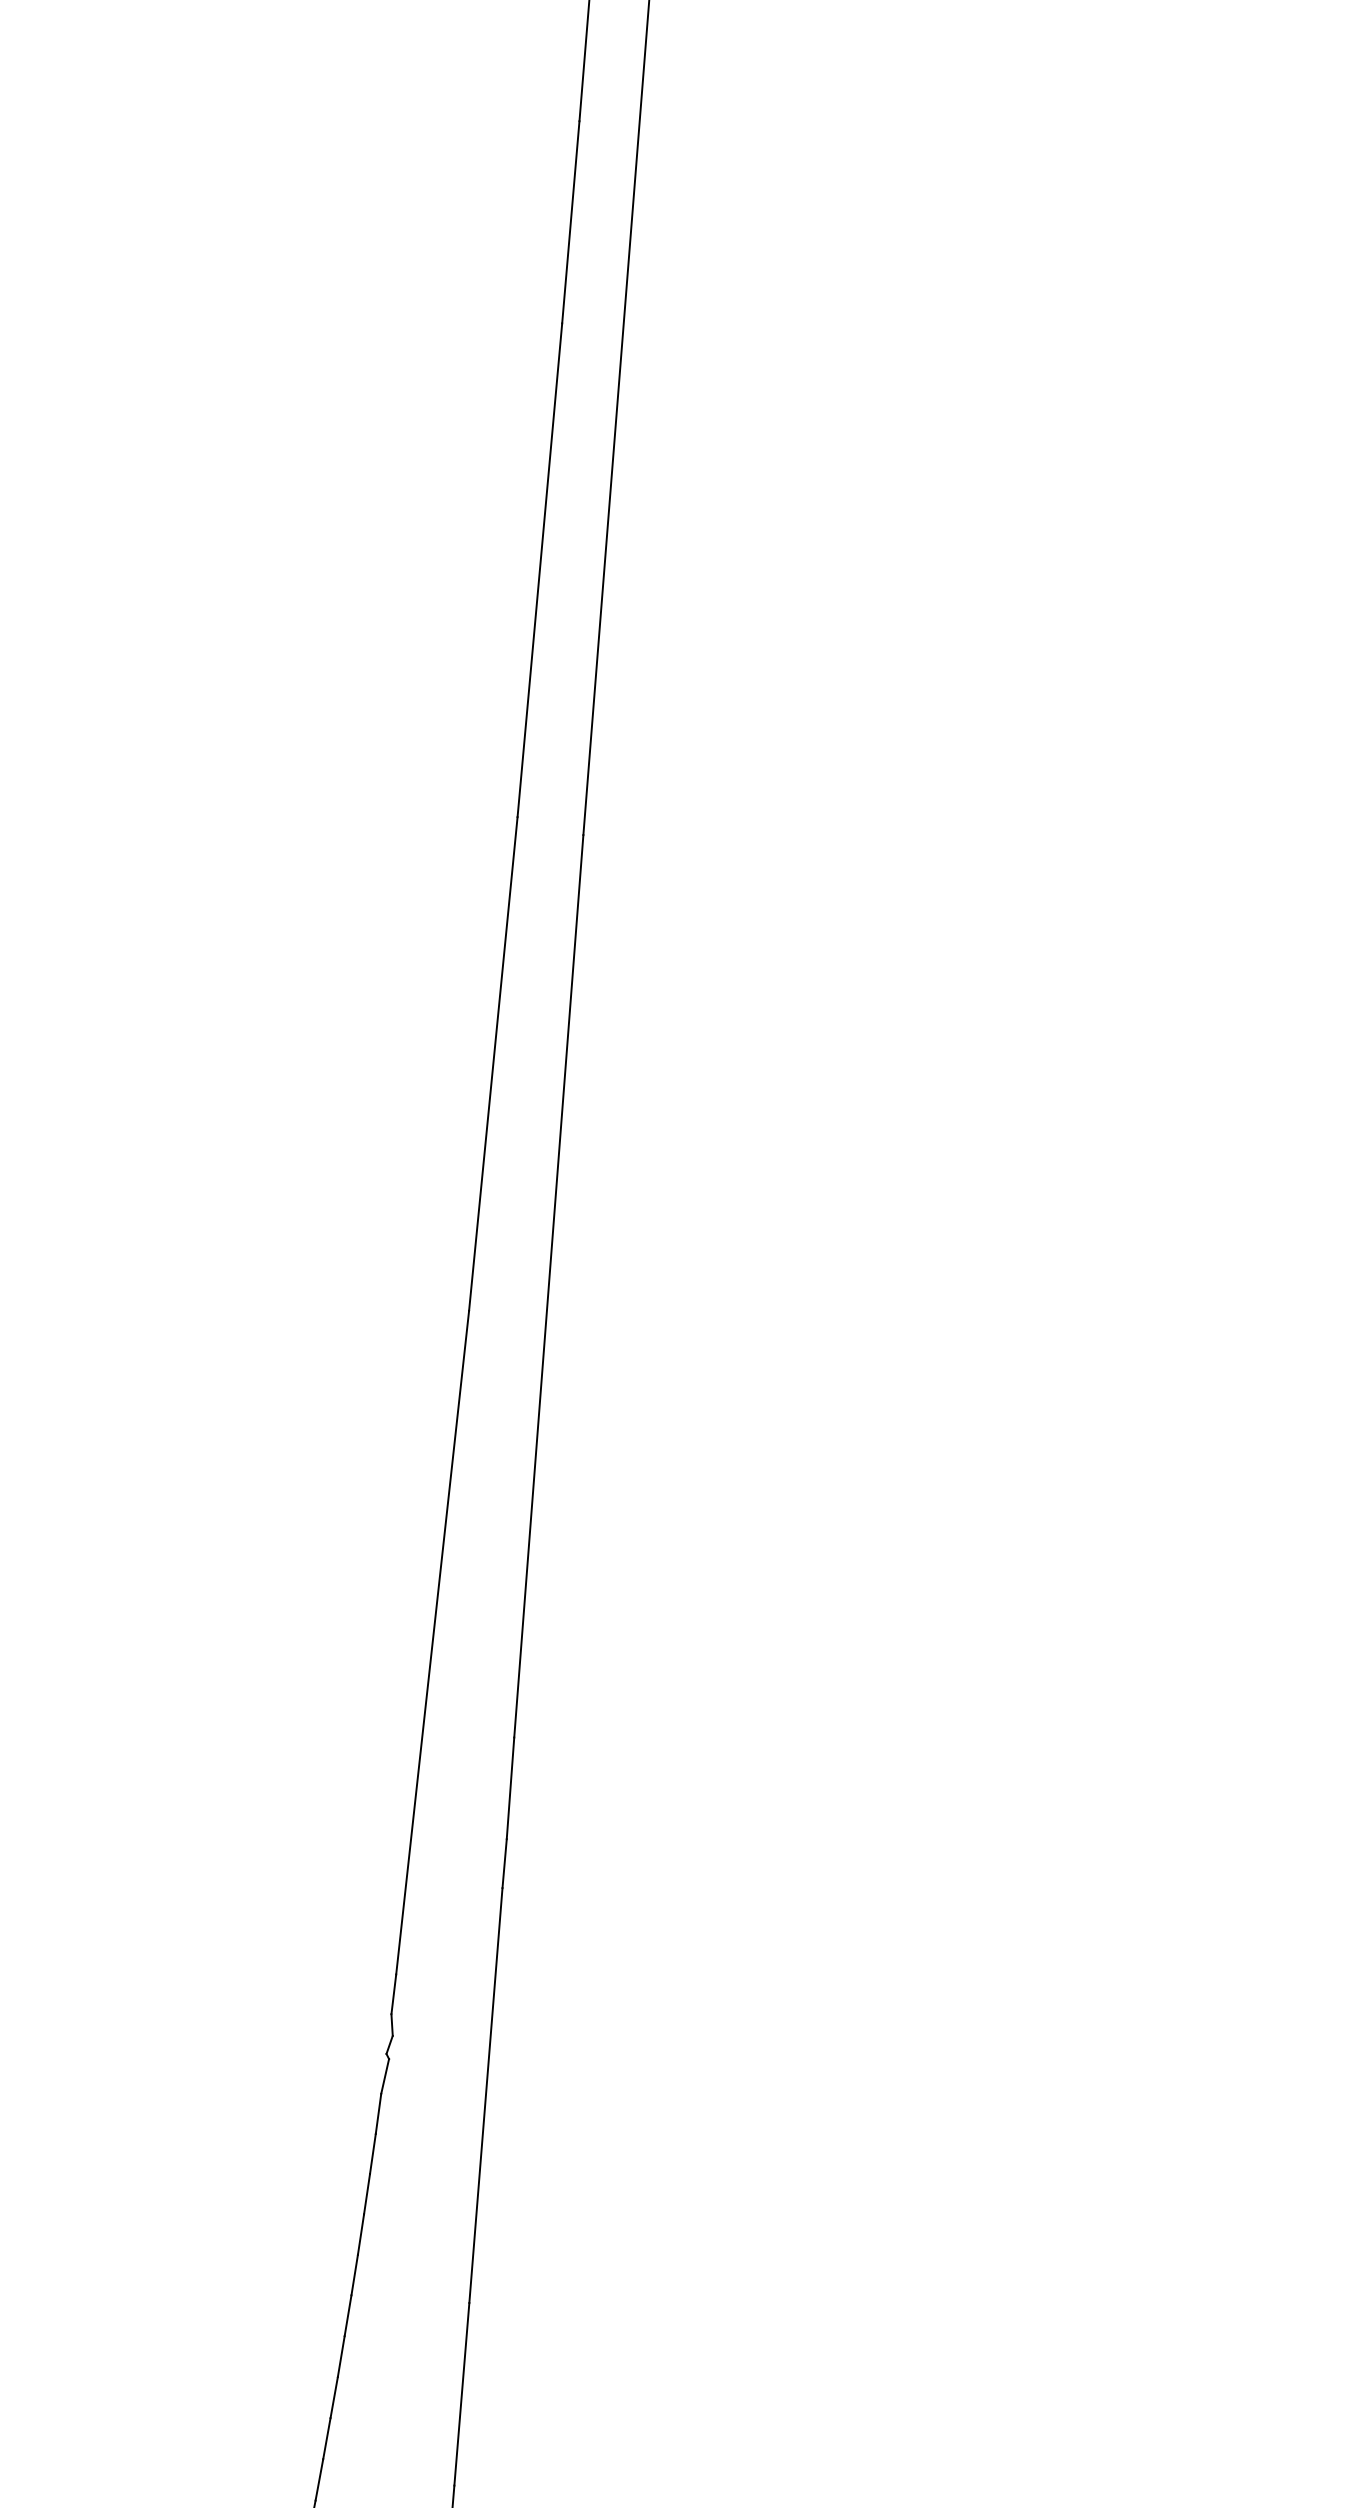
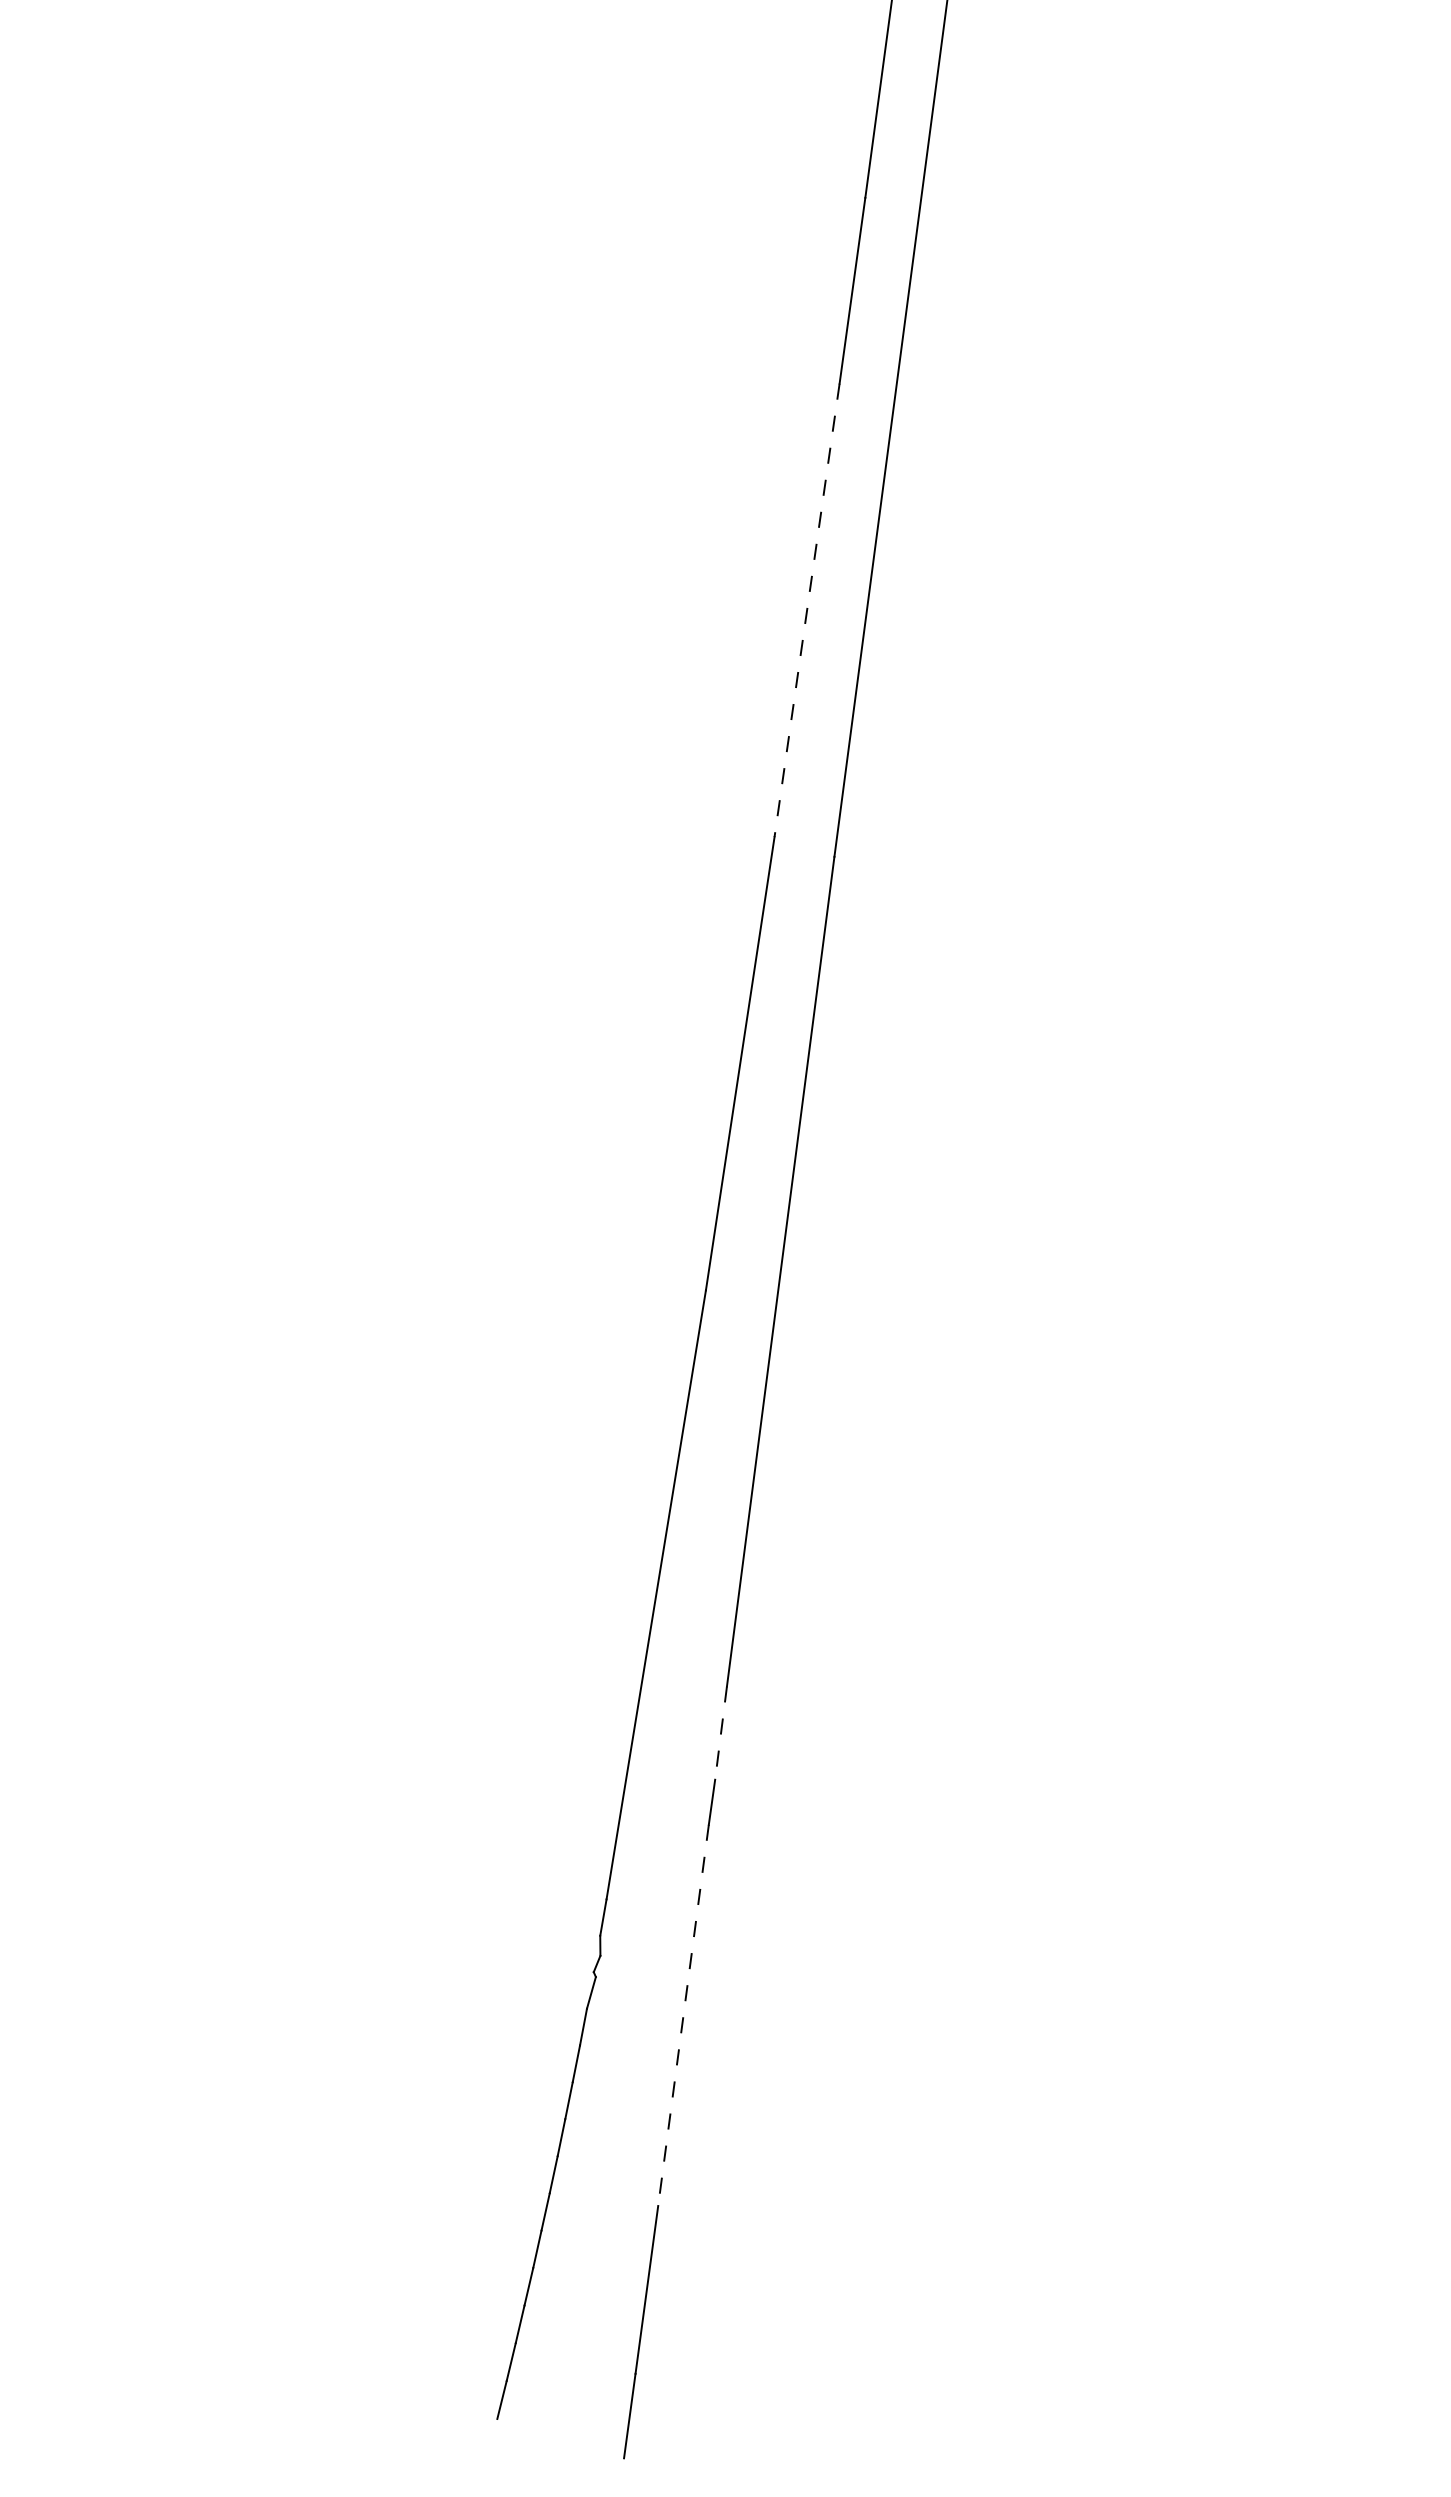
line: (540, 570) -> (807, 610), solid -> dashed
line: (511, 1788) -> (721, 1733), solid -> dashed
line: (485, 2095) -> (683, 2015), solid -> dashed

